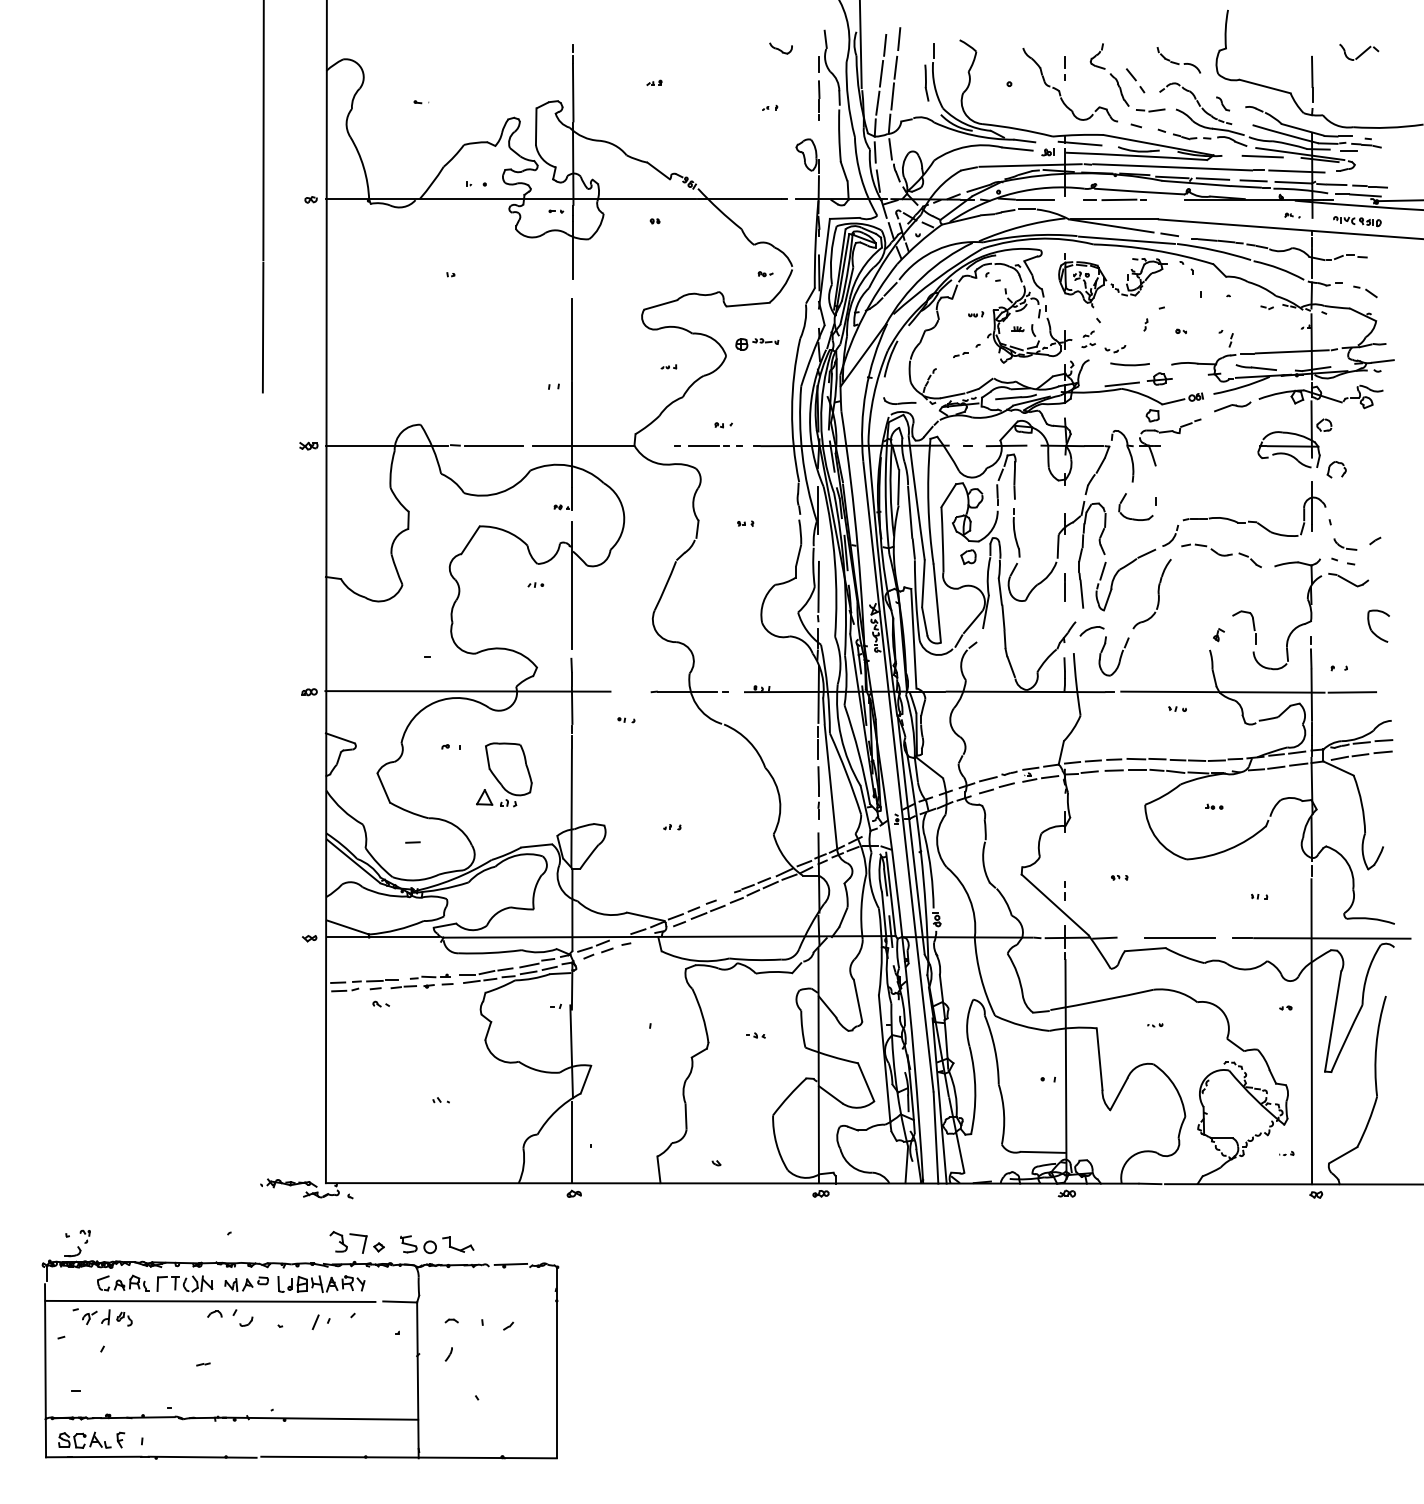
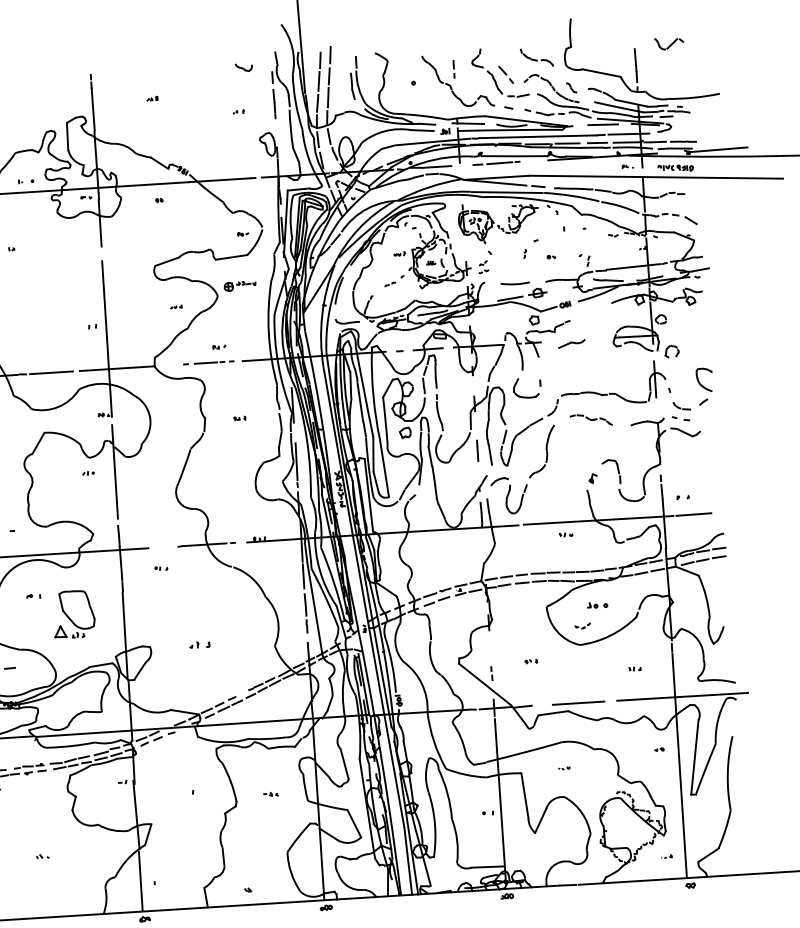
part: (1365, 291) -> (684, 219), size x1.4
part: (1115, 349) -> (582, 626), moved
part: (1232, 406) -> (571, 343), moved
part: (1221, 555) -> (591, 419), size x0.7
part: (1371, 628) -> (699, 382), moved
part: (1214, 806) -> (597, 604), size x1.6
part: (672, 827) -> (200, 645), size x1.6

